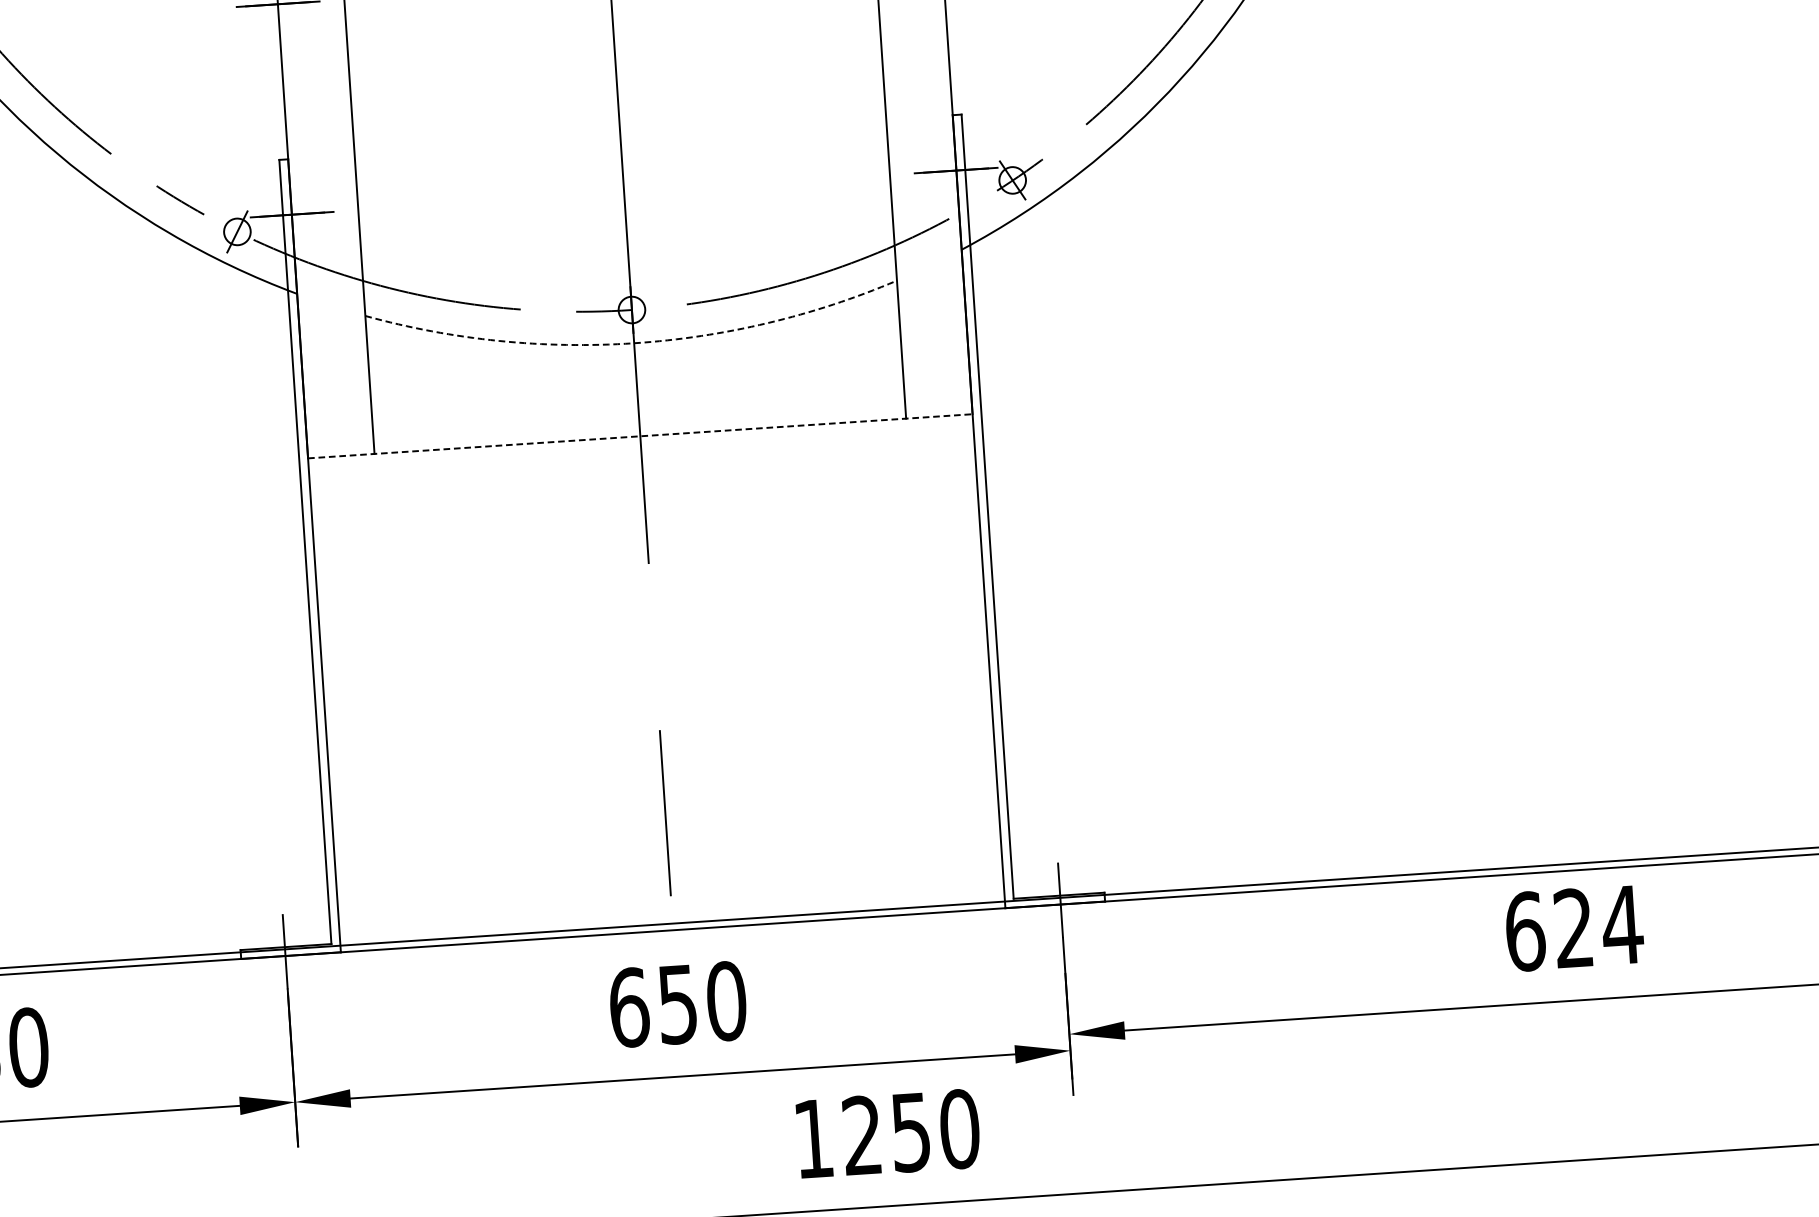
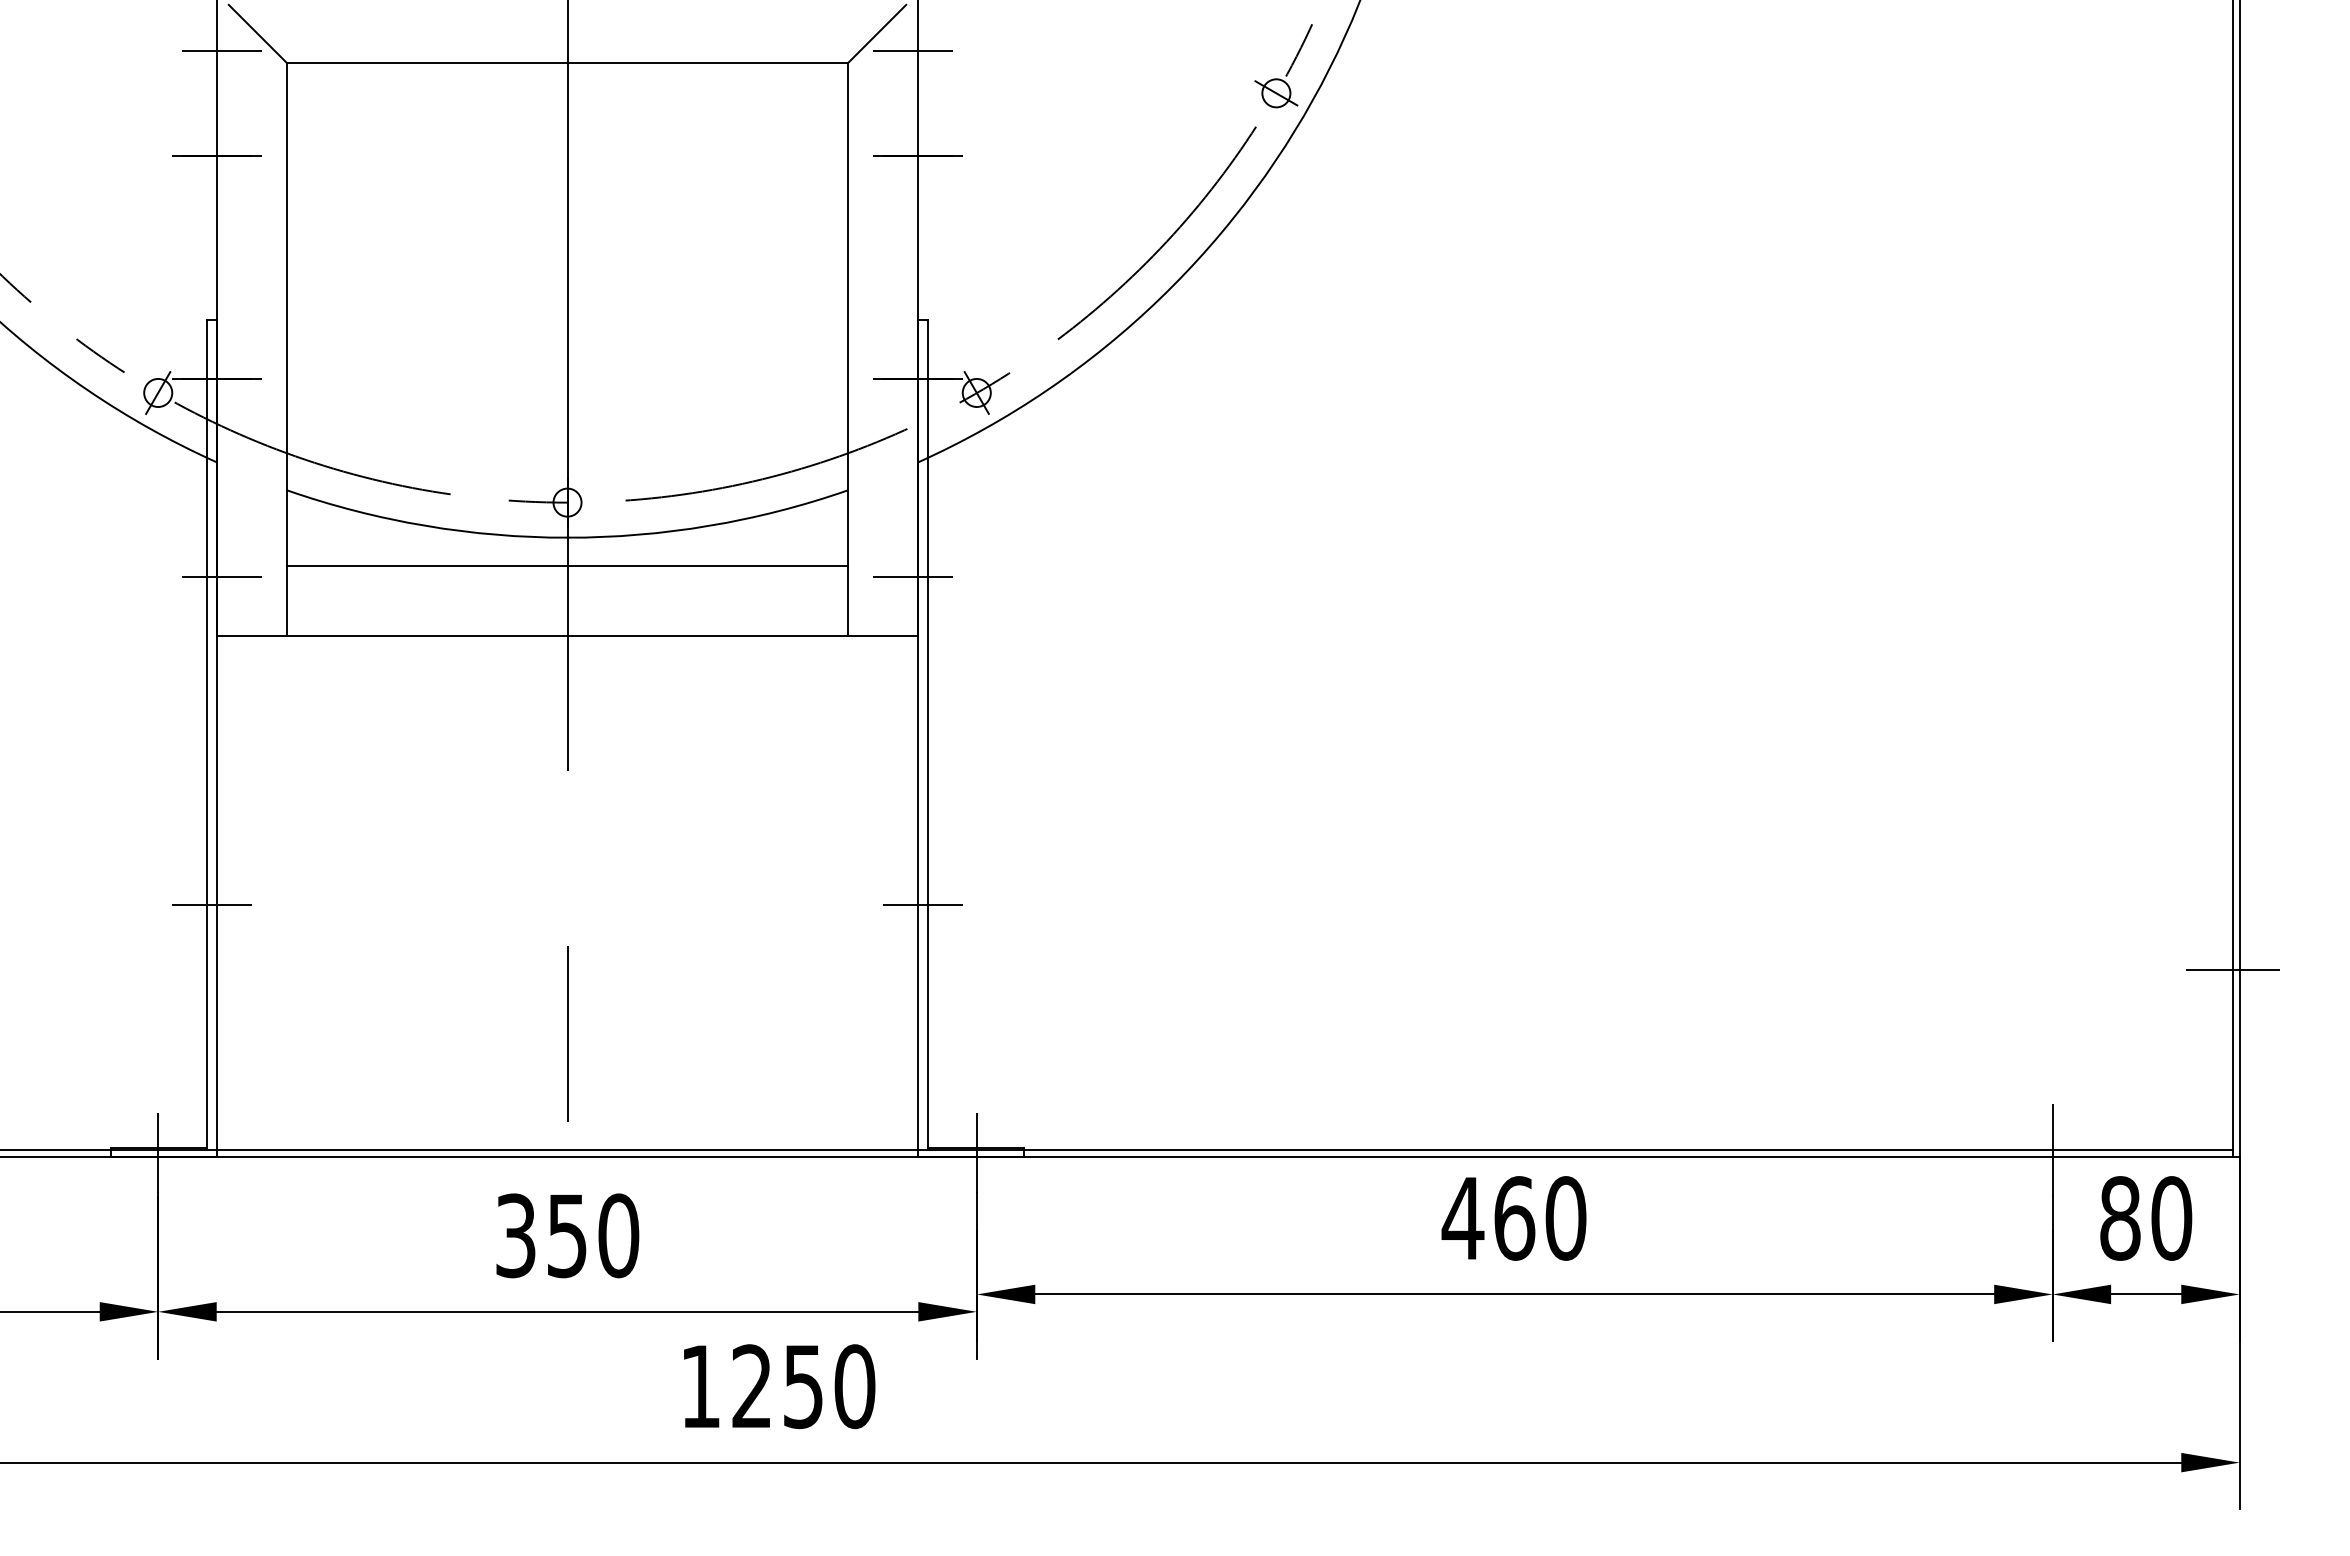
arc: (634, 343) -> (567, 537), dashed -> solid
line: (963, 359) -> (912, 577), added
line: (635, 369) -> (567, 565), added
line: (308, 402) -> (221, 577), added
line: (640, 435) -> (567, 635), dashed -> solid
line: (993, 668) -> (922, 904), added
line: (320, 713) -> (211, 904), added
text: (1573, 928) -> (1514, 1218), 624 -> 460
text: (629, 1007) -> (516, 1235), 650 -> 350

